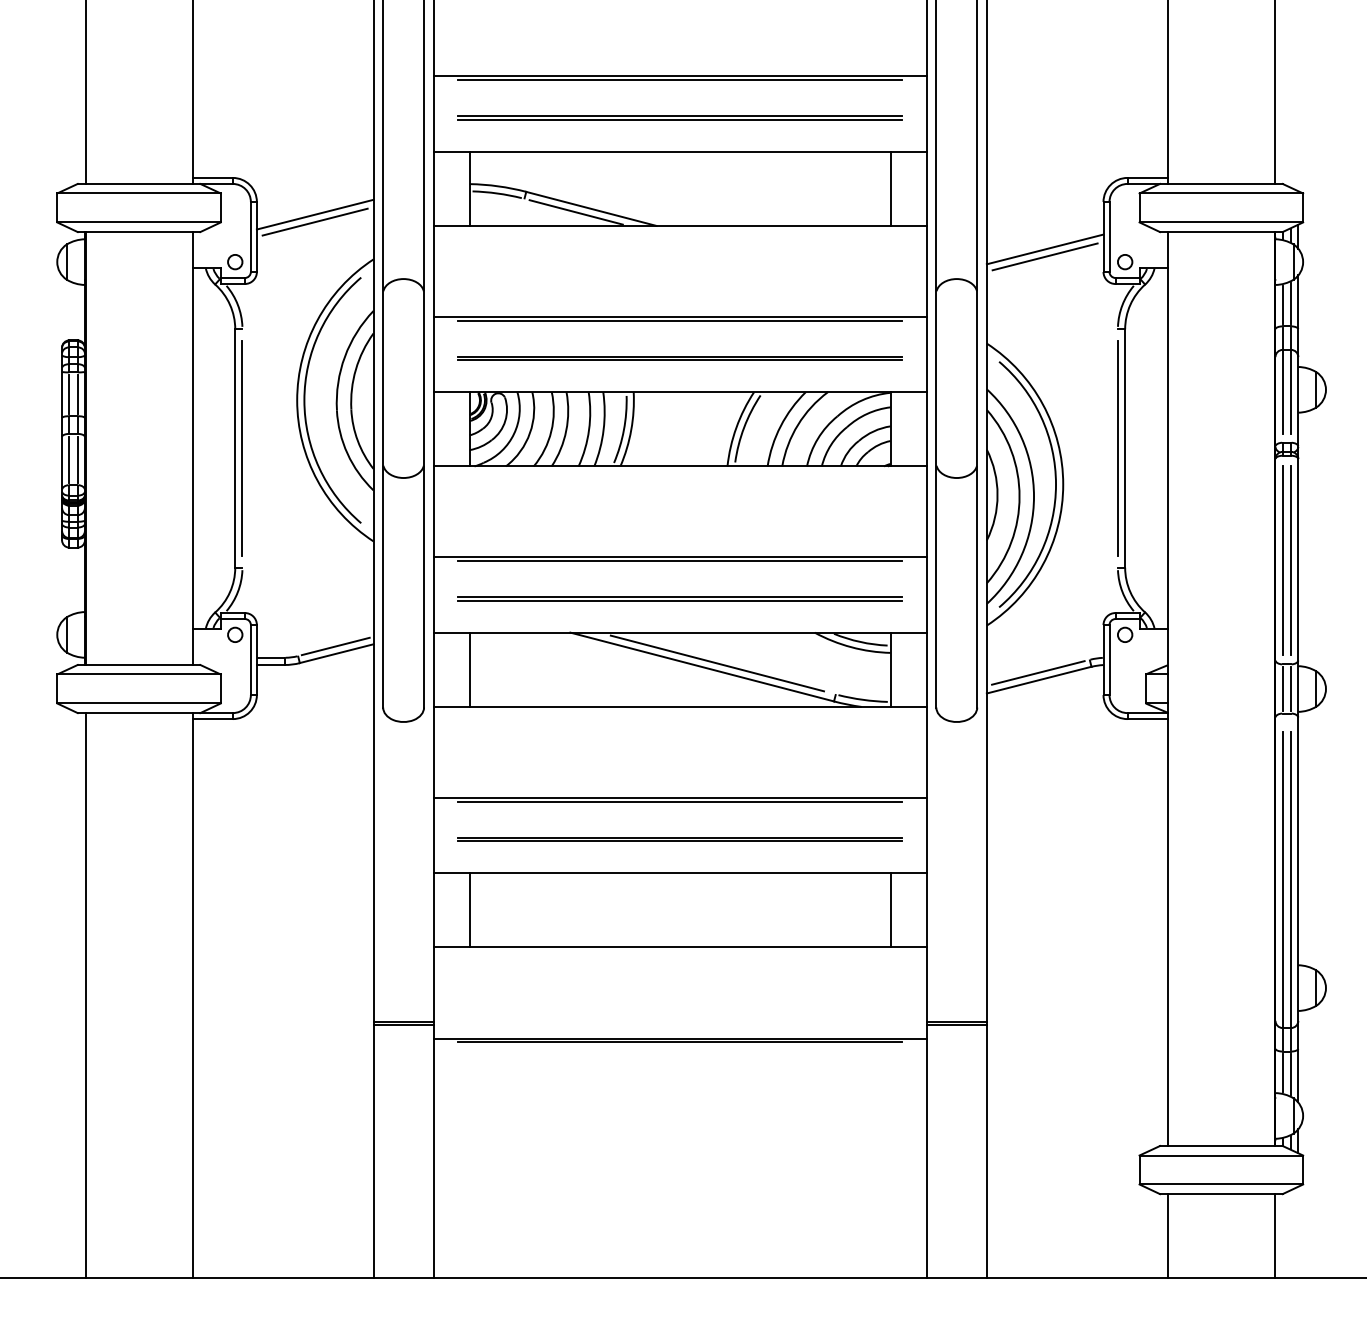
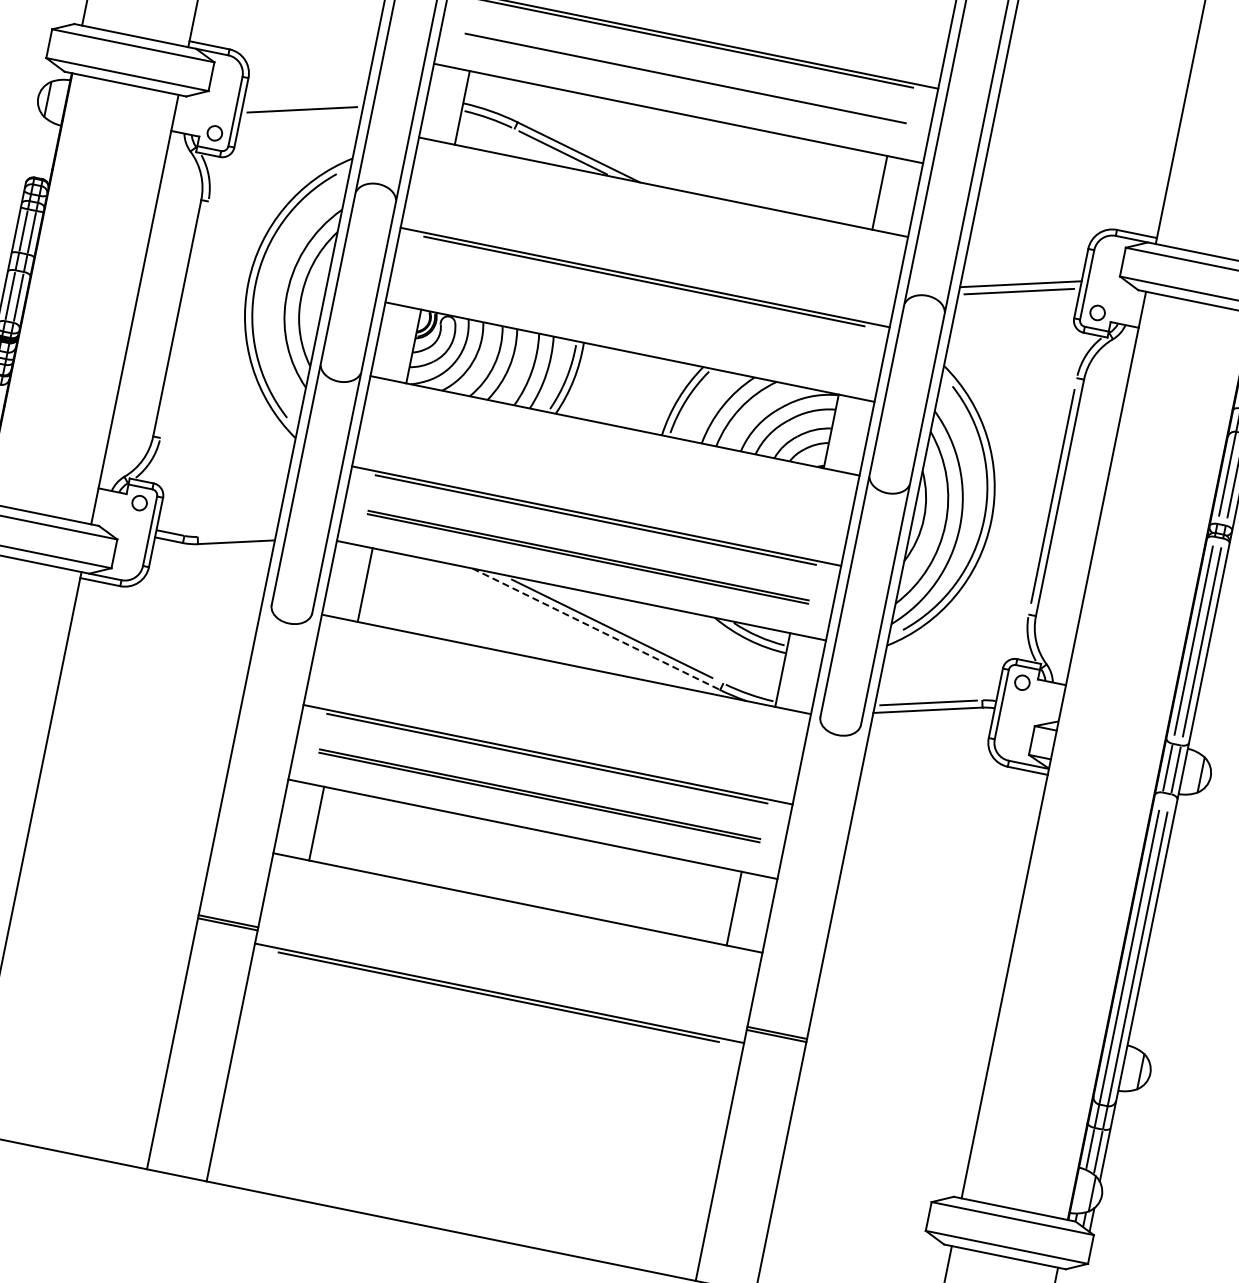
line: (680, 119) -> (685, 81), removed
line: (314, 214) -> (303, 102), removed
line: (679, 357) -> (636, 317), removed
line: (242, 448) -> (184, 319), removed
line: (335, 646) -> (236, 534), removed
line: (702, 667) -> (596, 629), solid -> dashed

